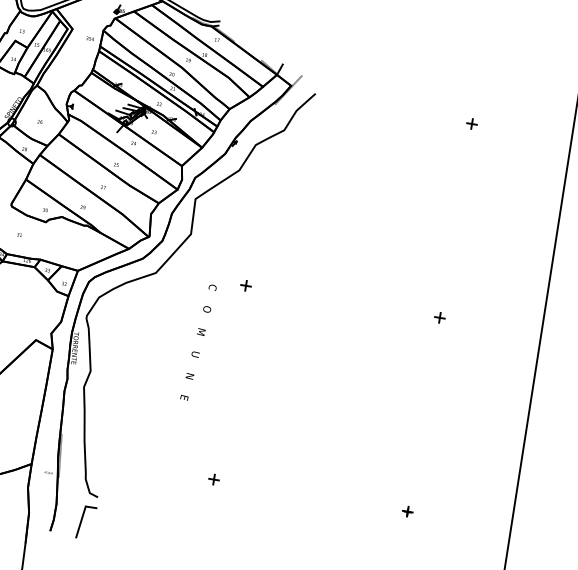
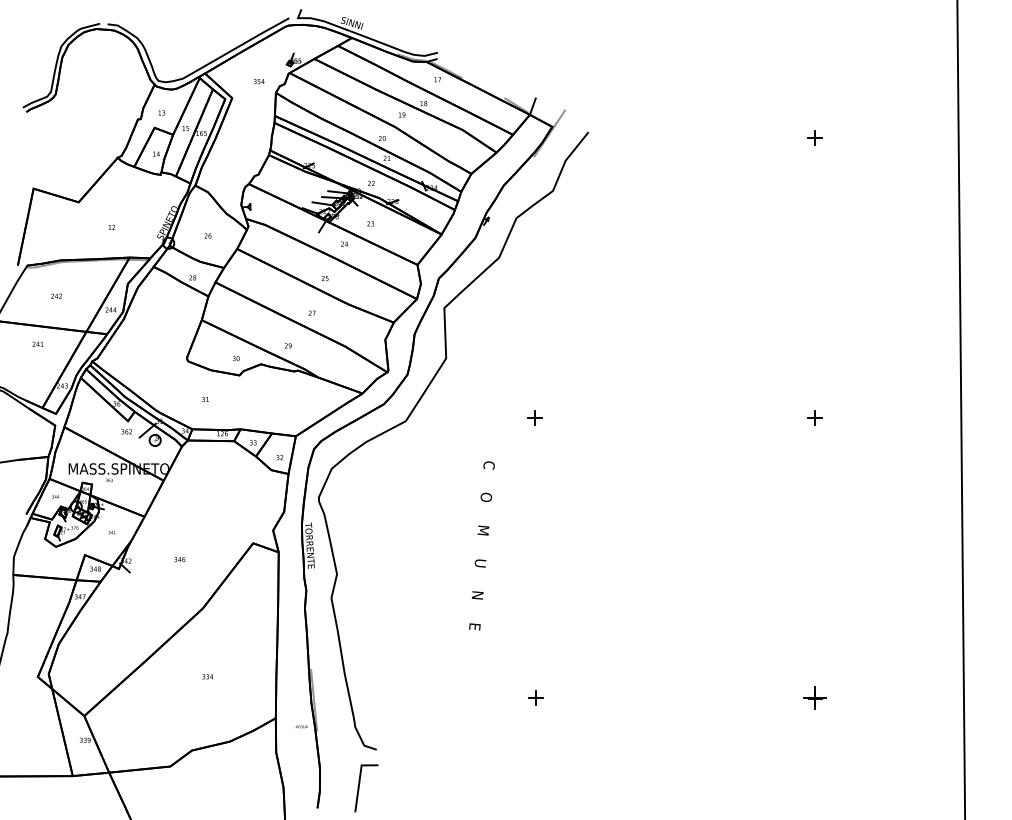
text: (89, 38) -> (258, 81), moved
text: (198, 342) -> (481, 545), moved
part: (407, 511) -> (814, 697), size x1.6

